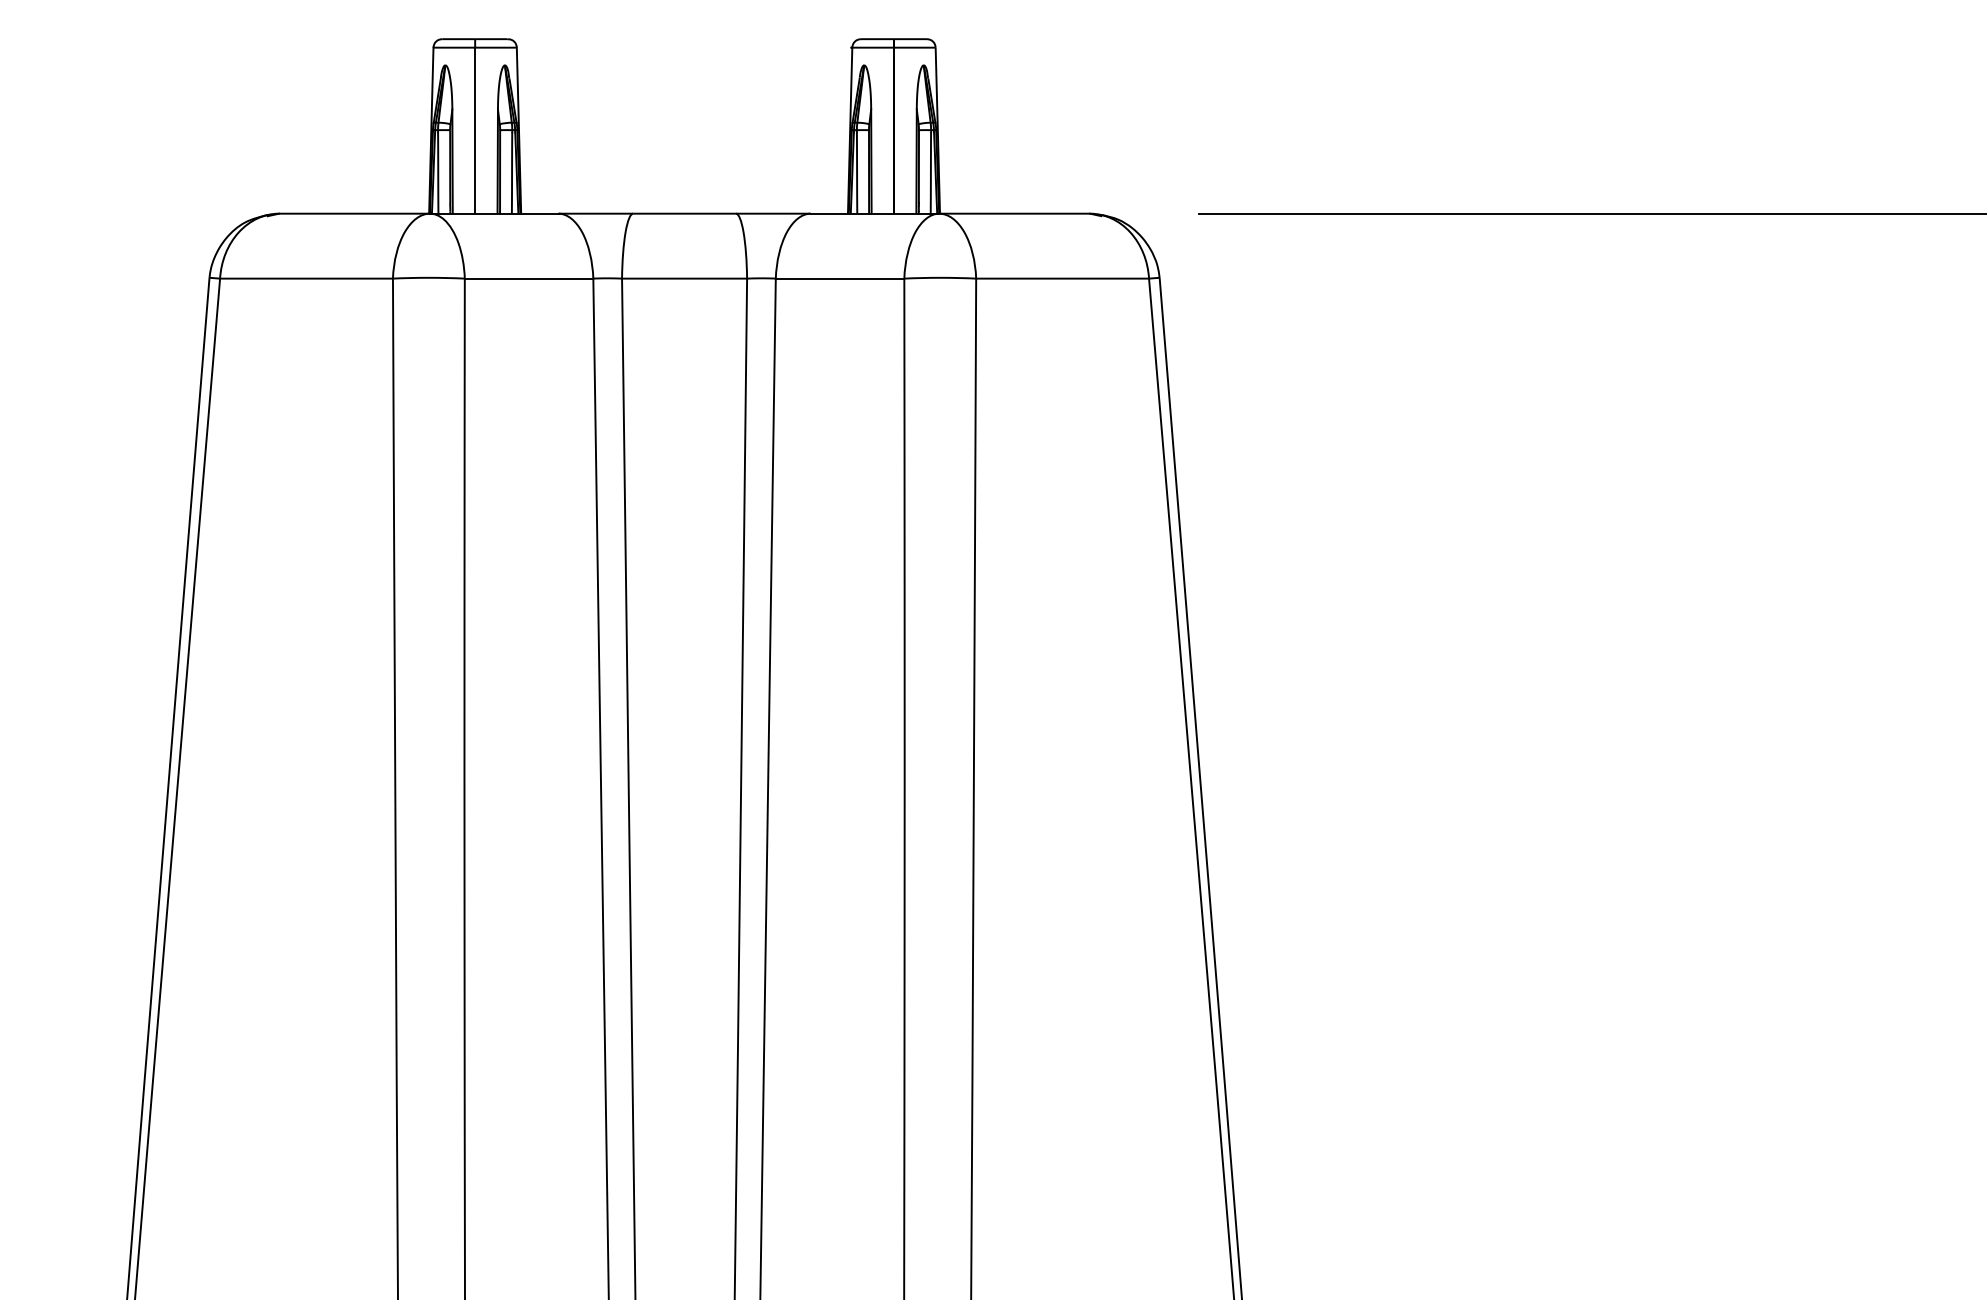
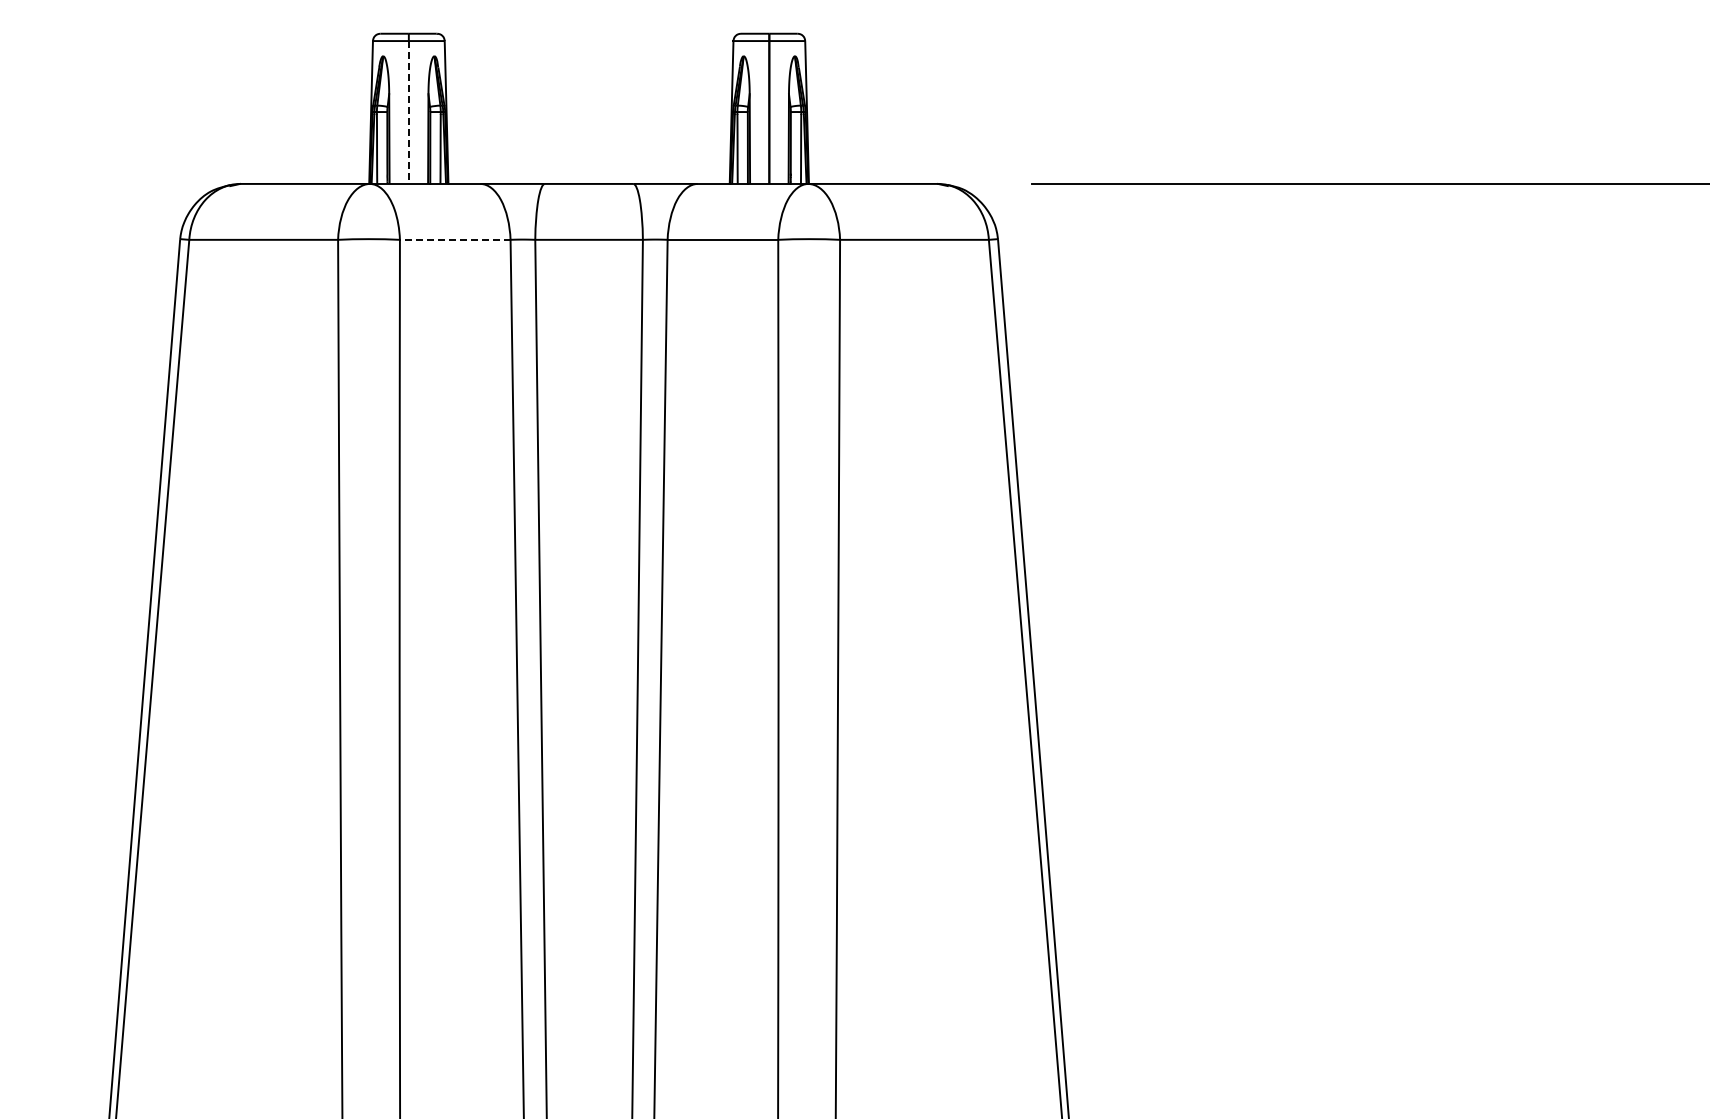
line: (474, 130) -> (408, 112), solid -> dashed
line: (528, 278) -> (454, 239), solid -> dashed

